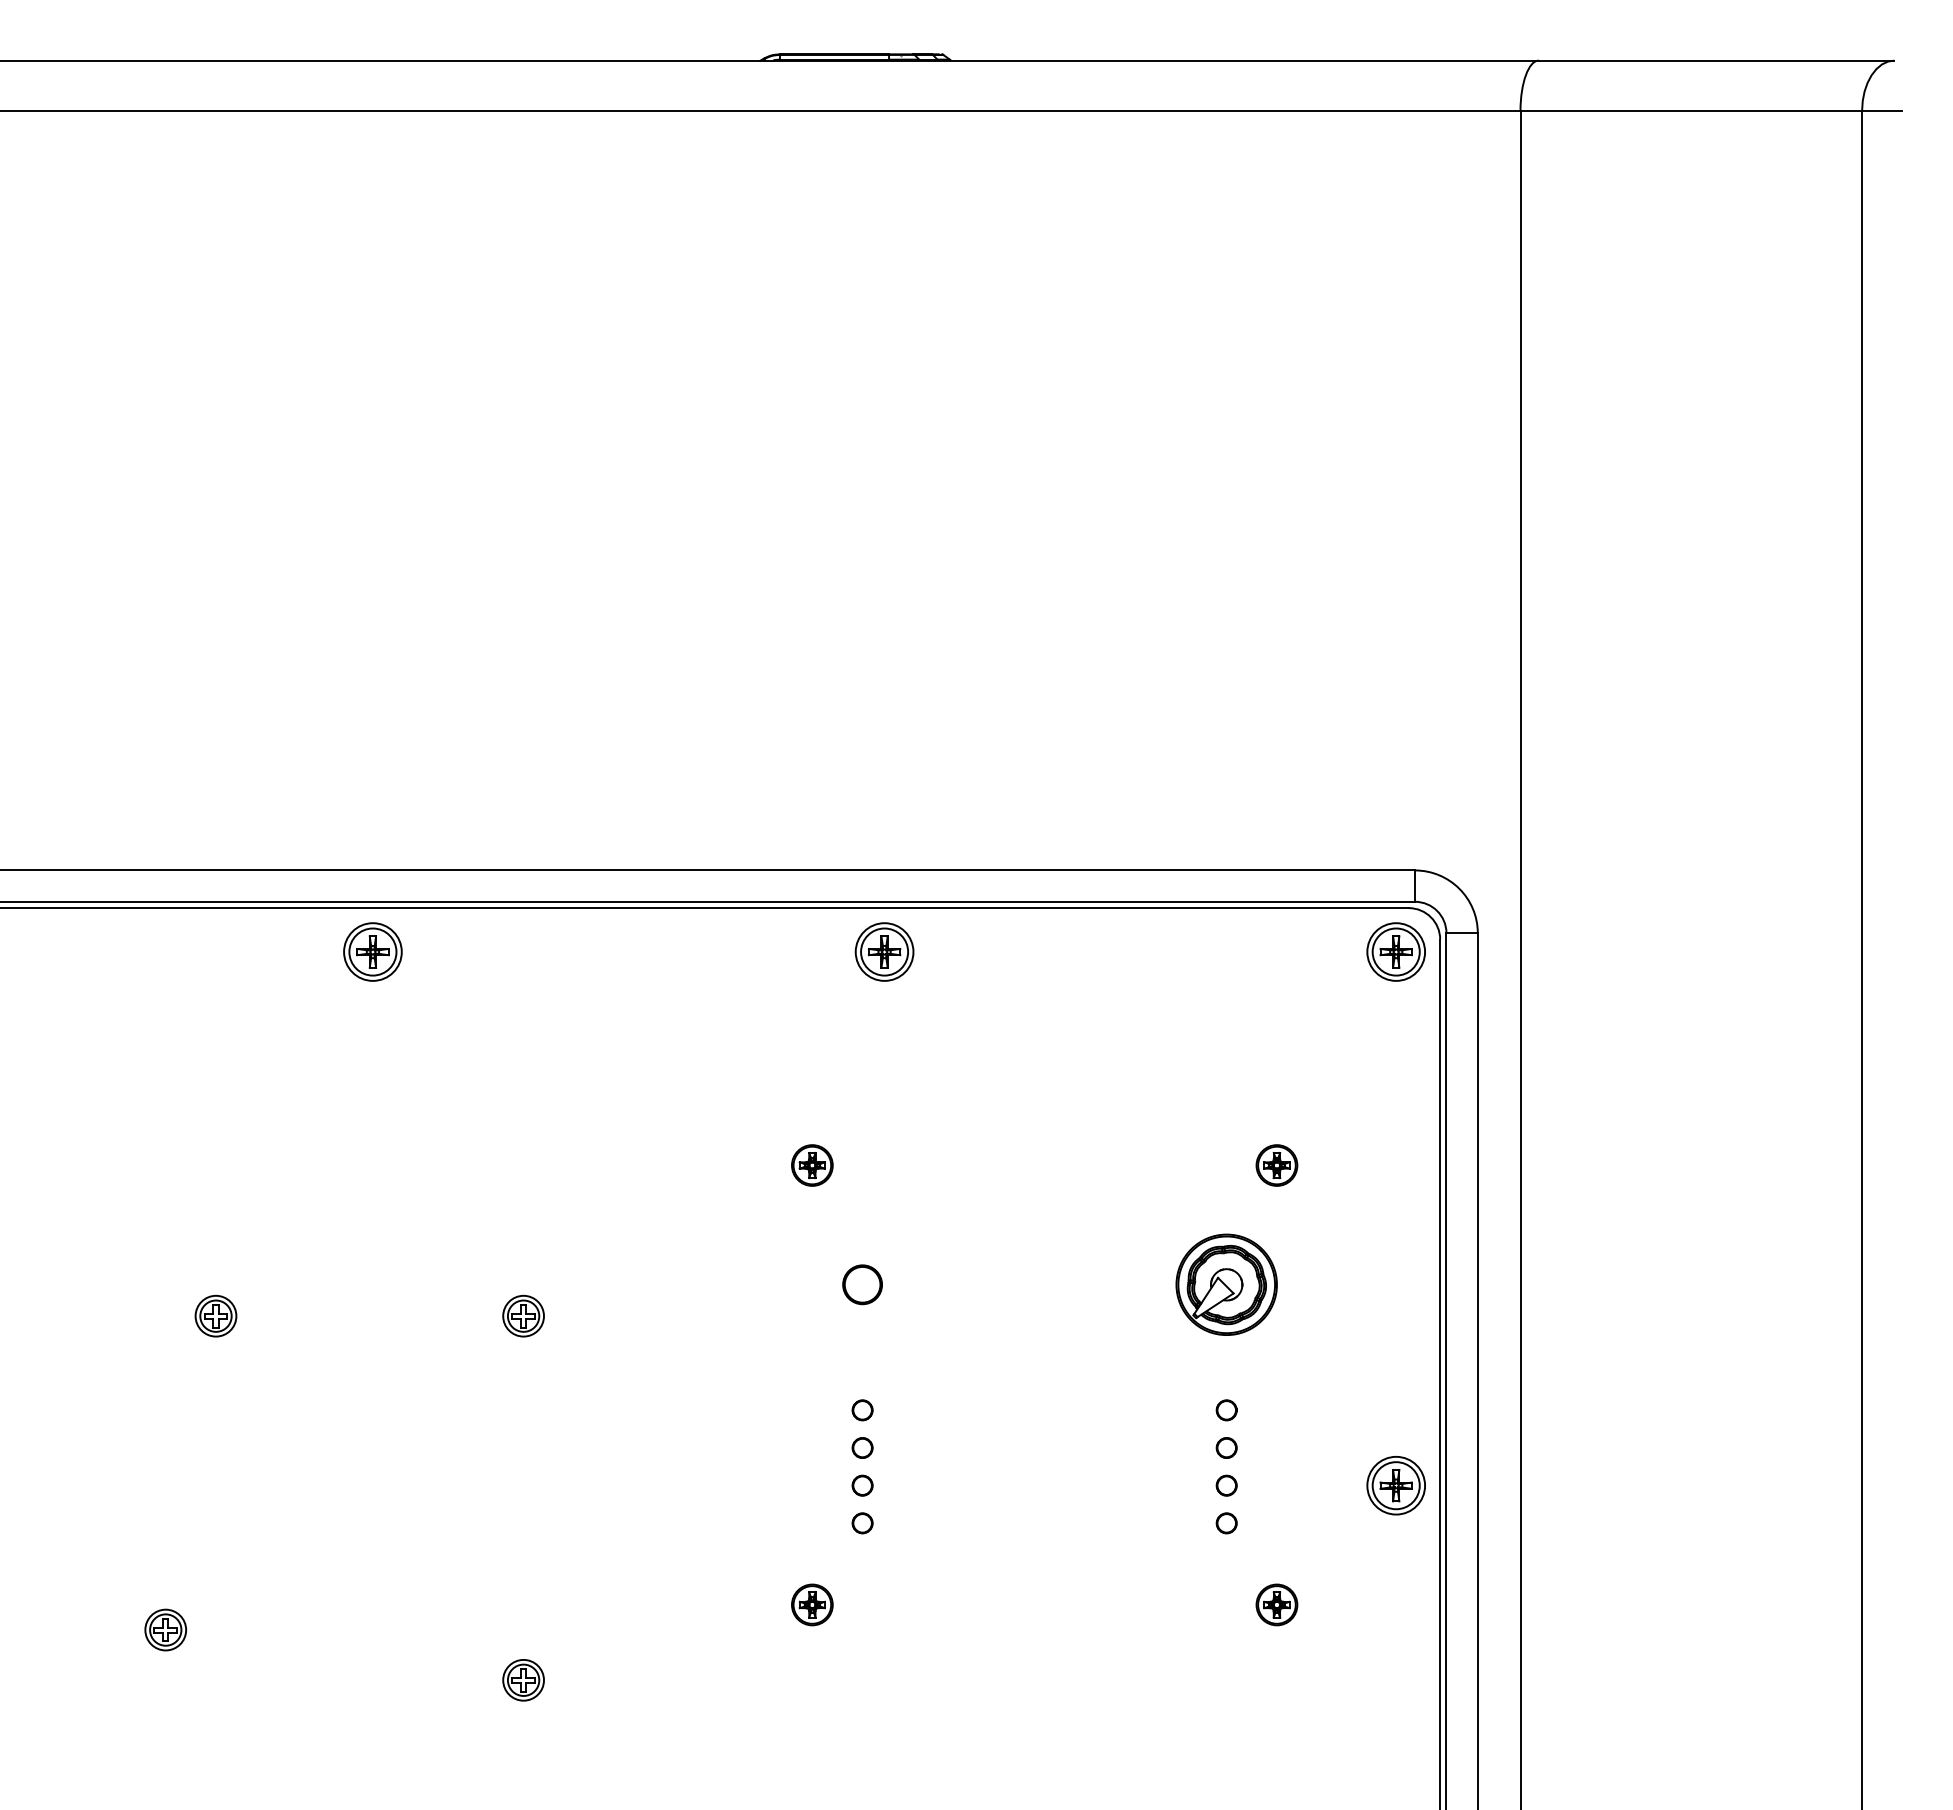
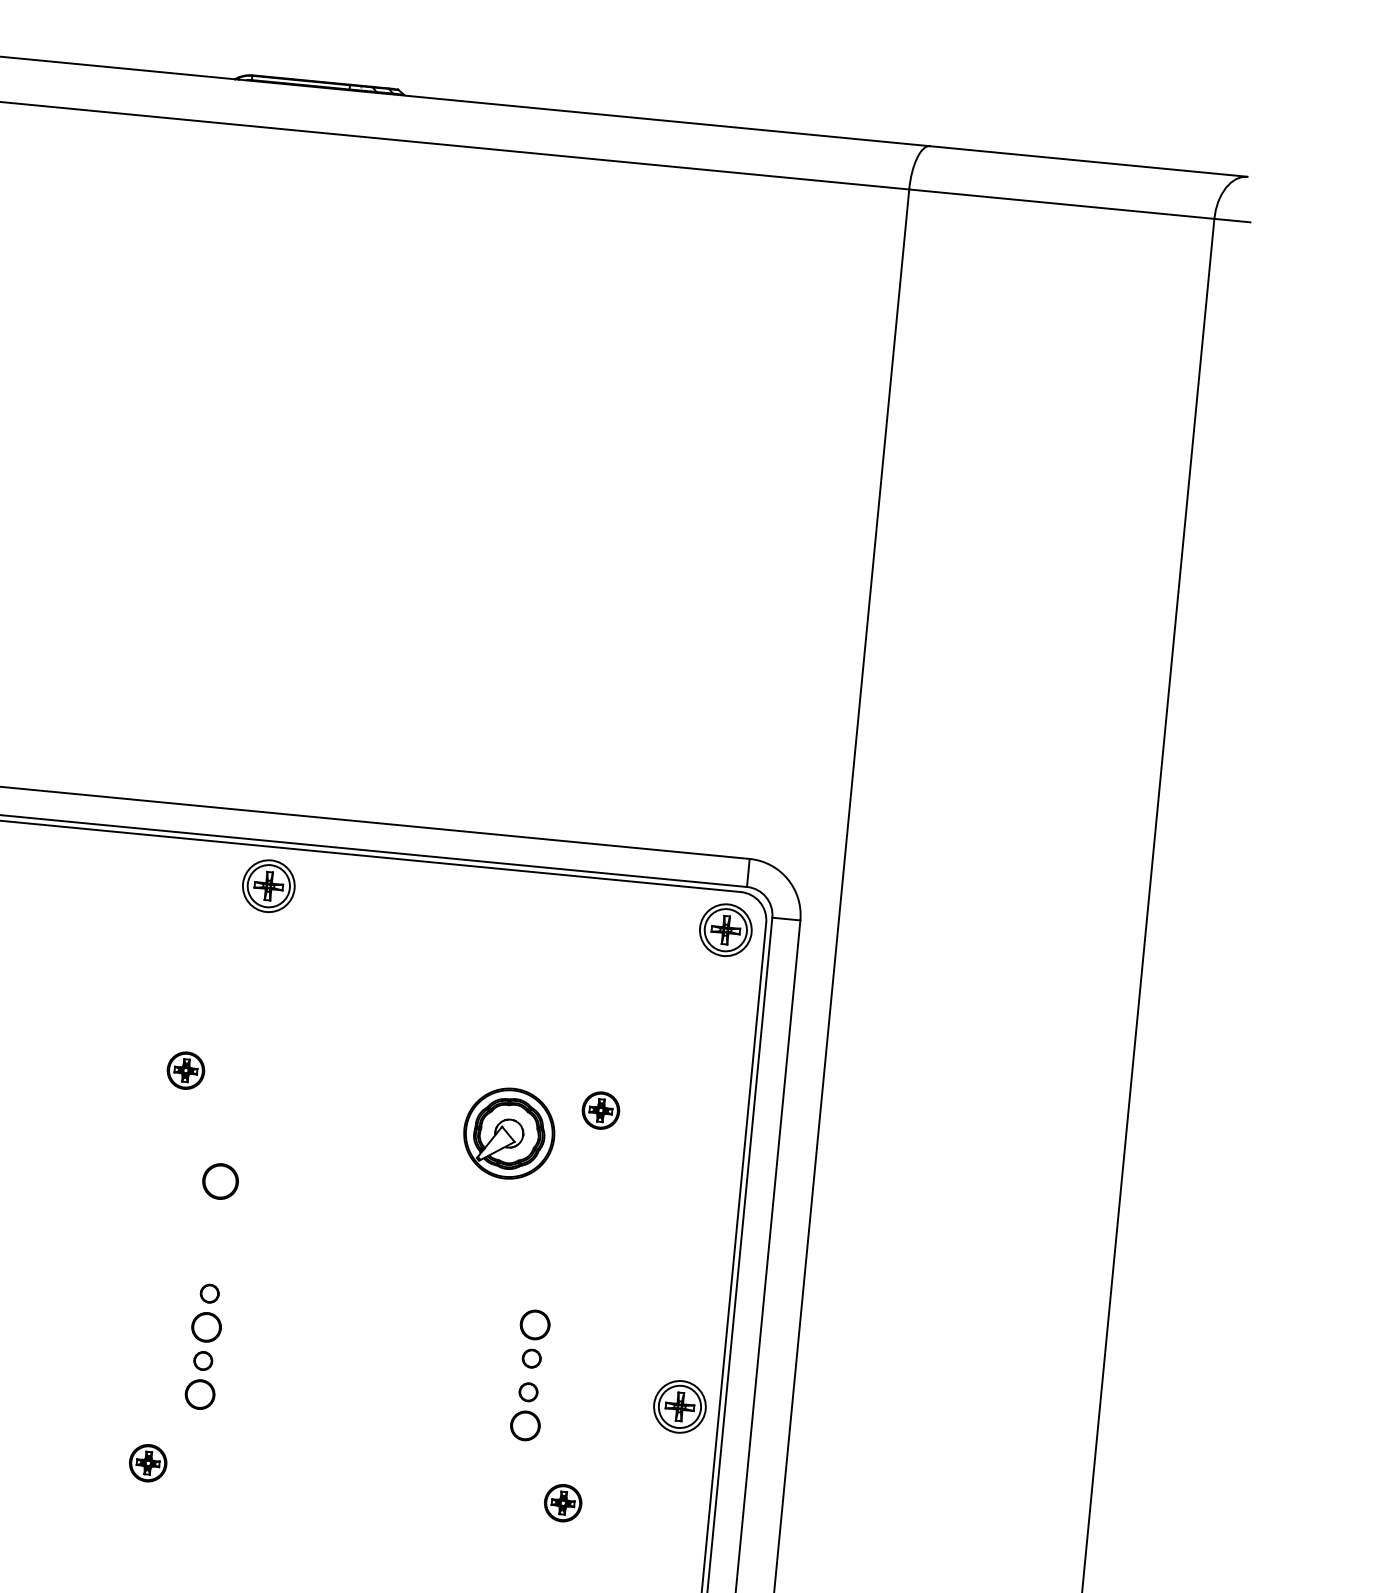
part: (1226, 1284) -> (509, 1133), moved
circle: (1226, 1410) -> (534, 1325), size x1.6
circle: (862, 1447) -> (206, 1326), size x1.6
circle: (862, 1523) -> (199, 1394), size x1.6
circle: (1226, 1523) -> (525, 1426), size x1.6

